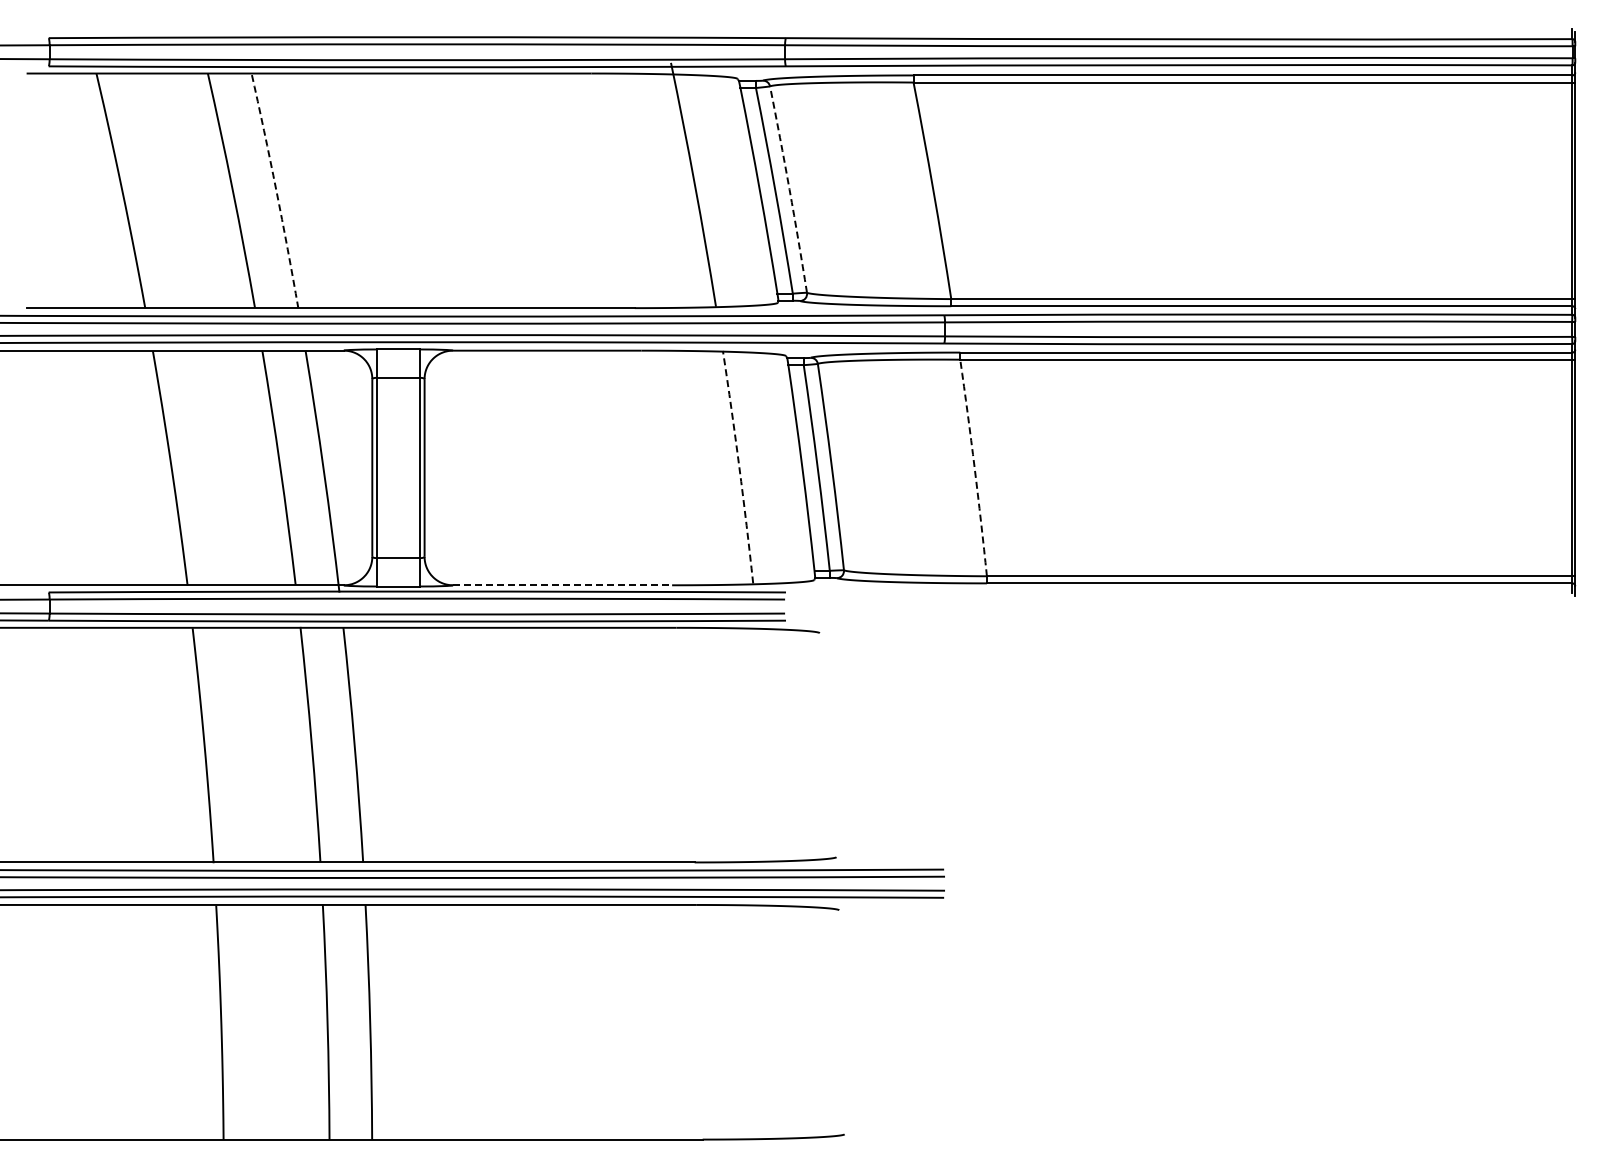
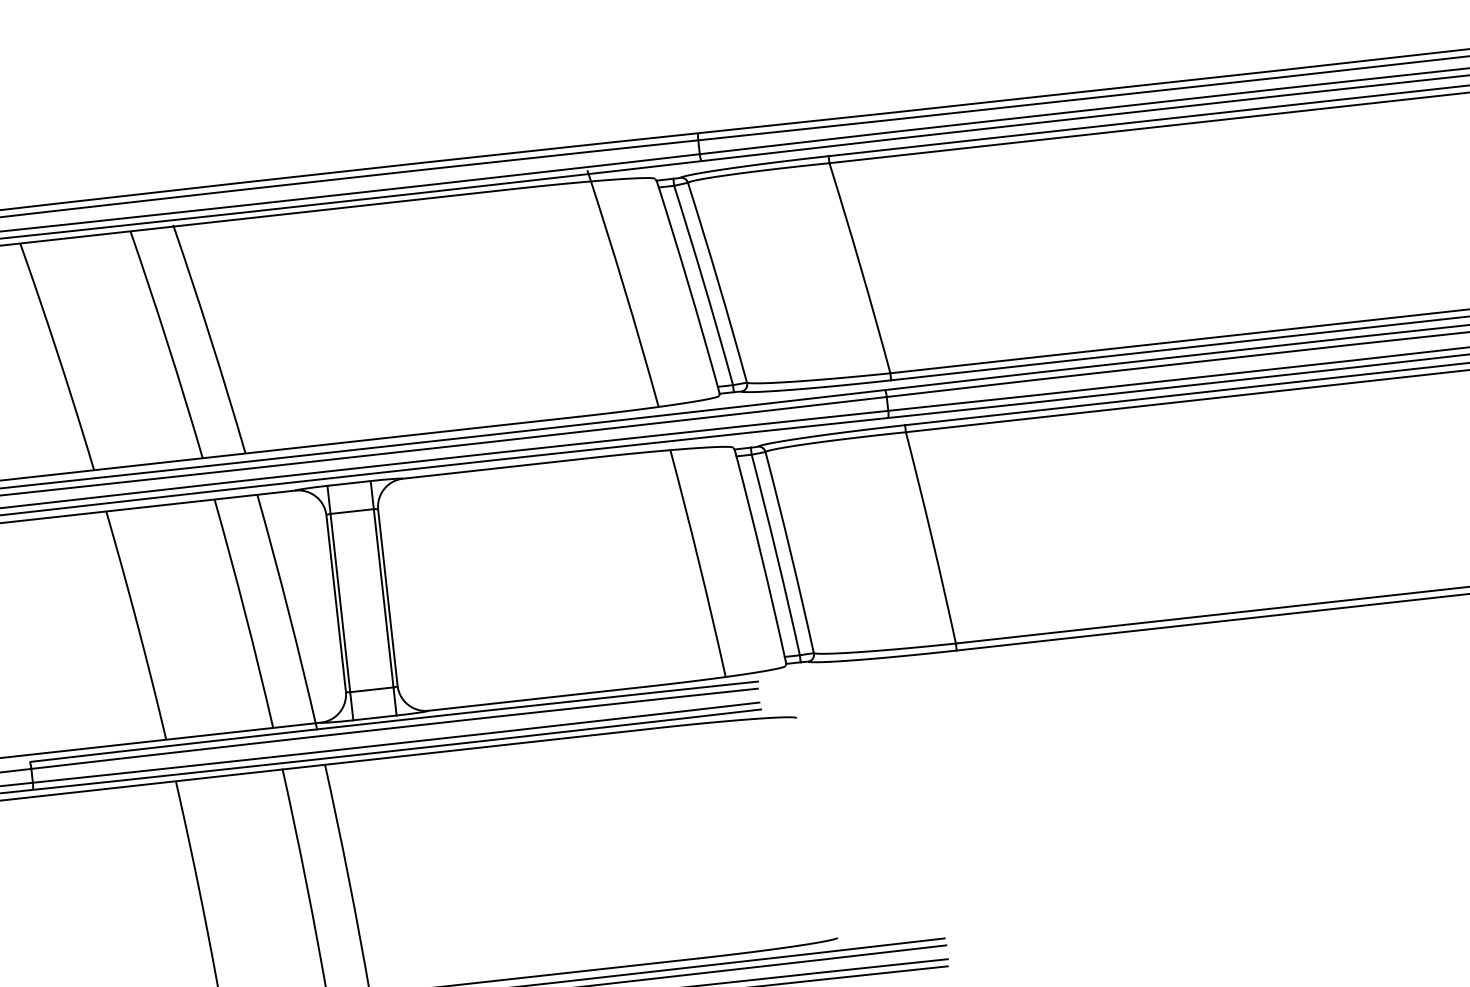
arc: (276, 189) -> (211, 338), dashed -> solid
arc: (789, 189) -> (718, 282), dashed -> solid
arc: (739, 467) -> (699, 562), dashed -> solid
arc: (974, 467) -> (931, 537), dashed -> solid
line: (562, 585) -> (537, 699), dashed -> solid

